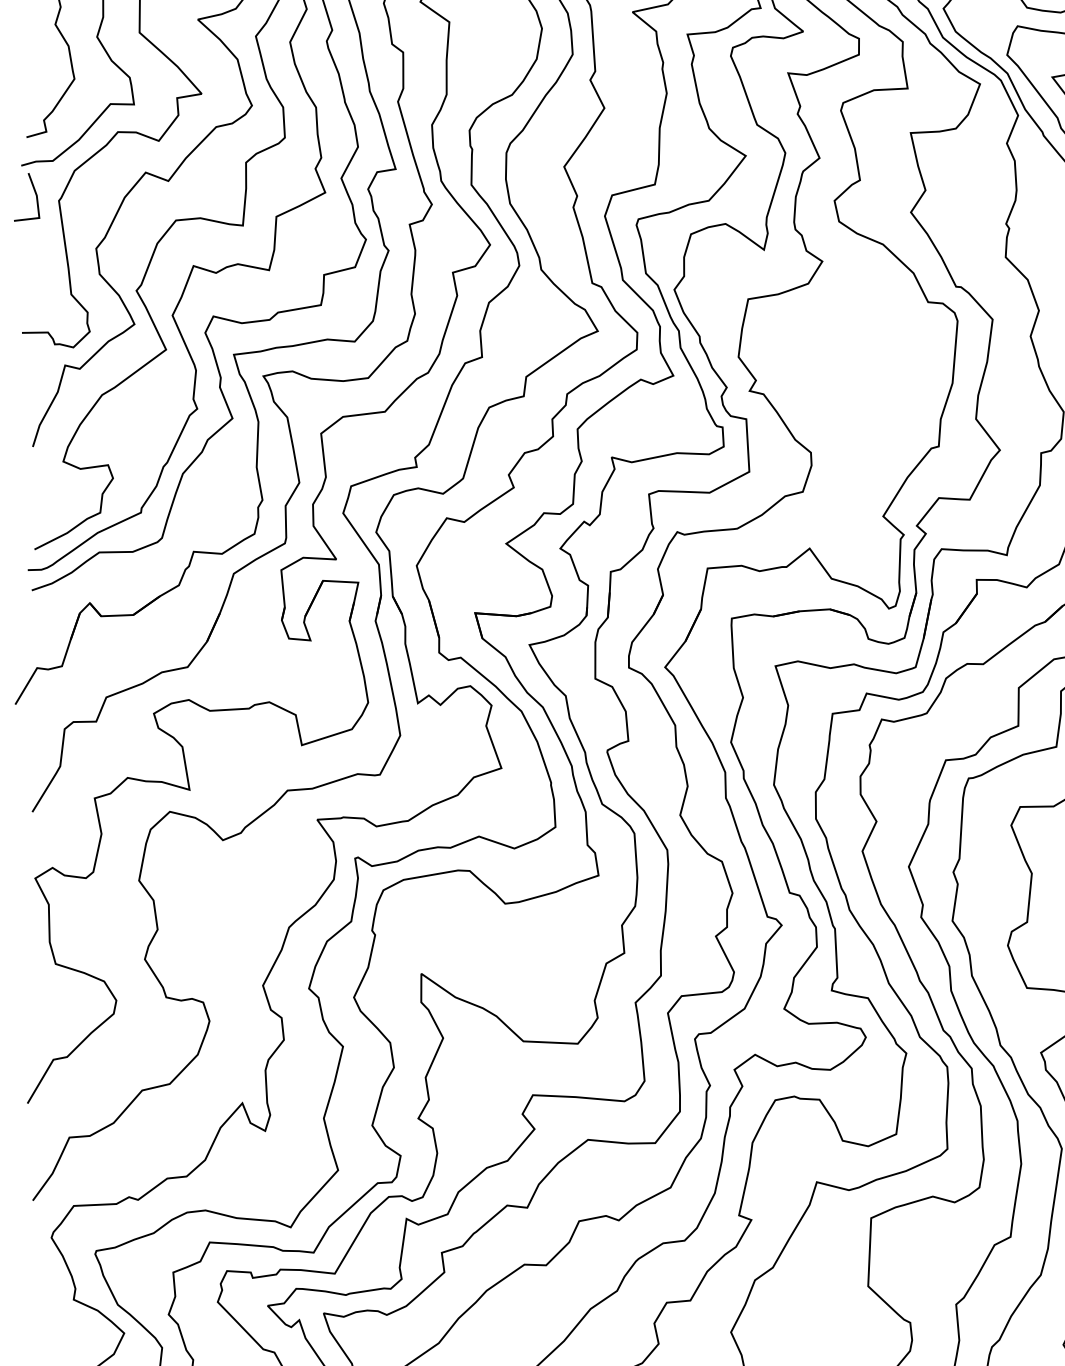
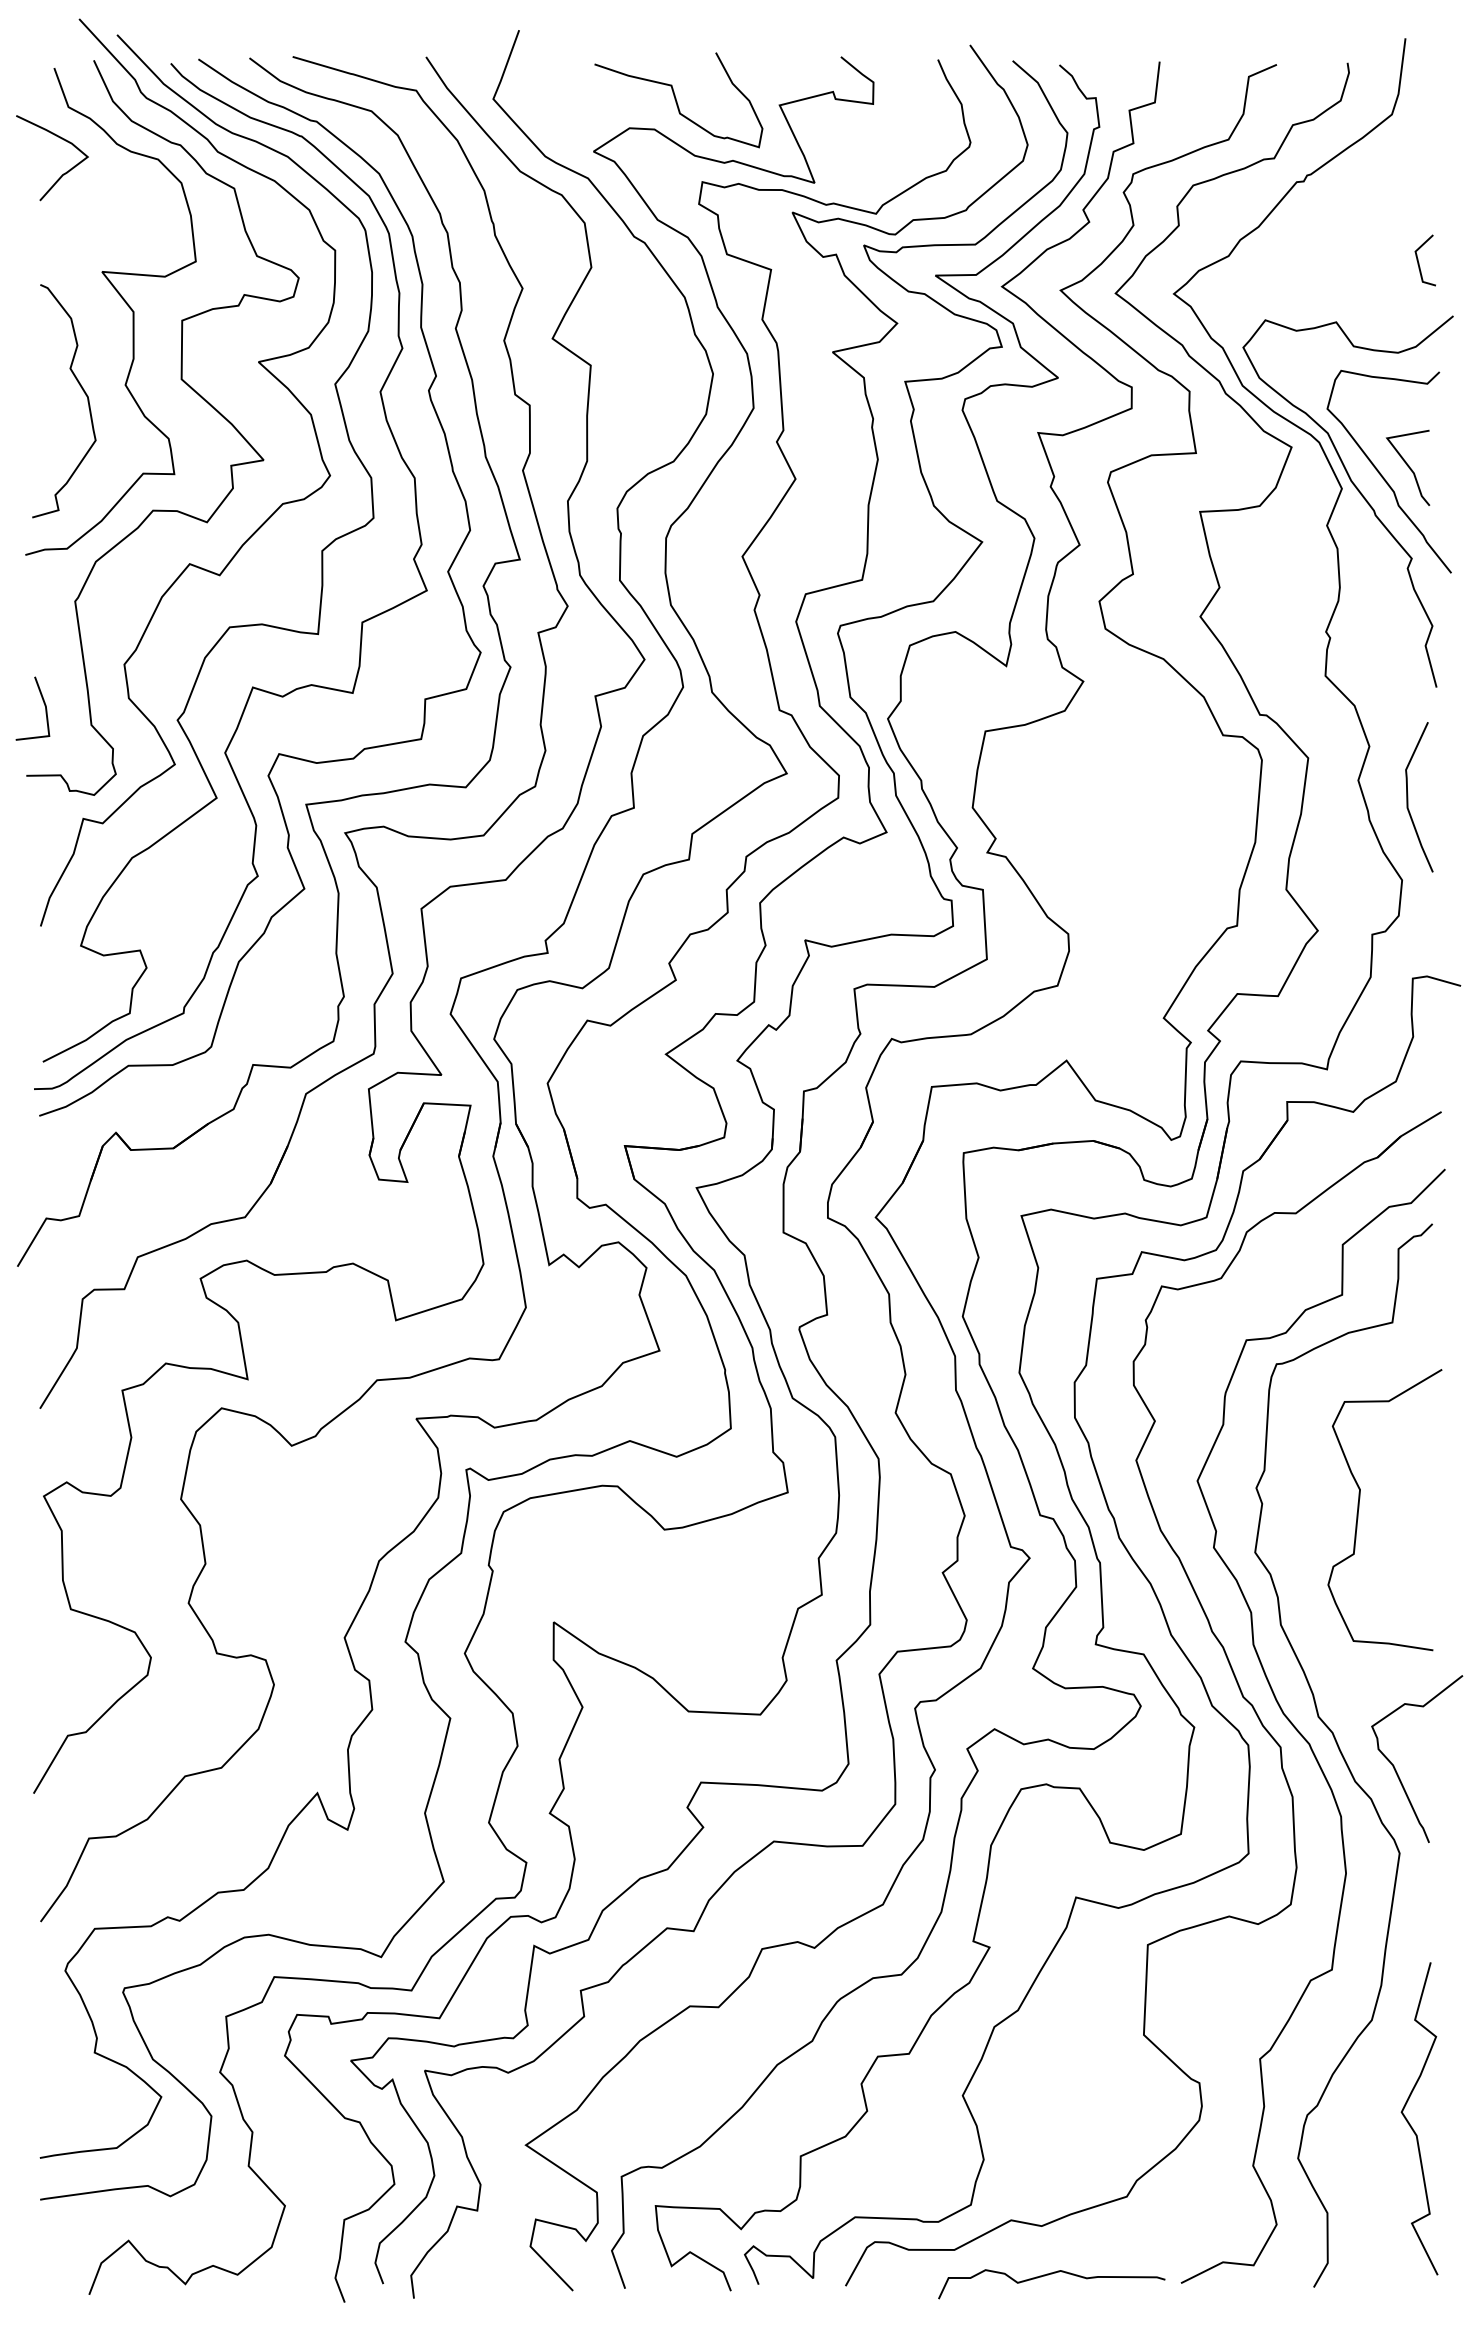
line: (34, 193) -> (43, 703), moved

